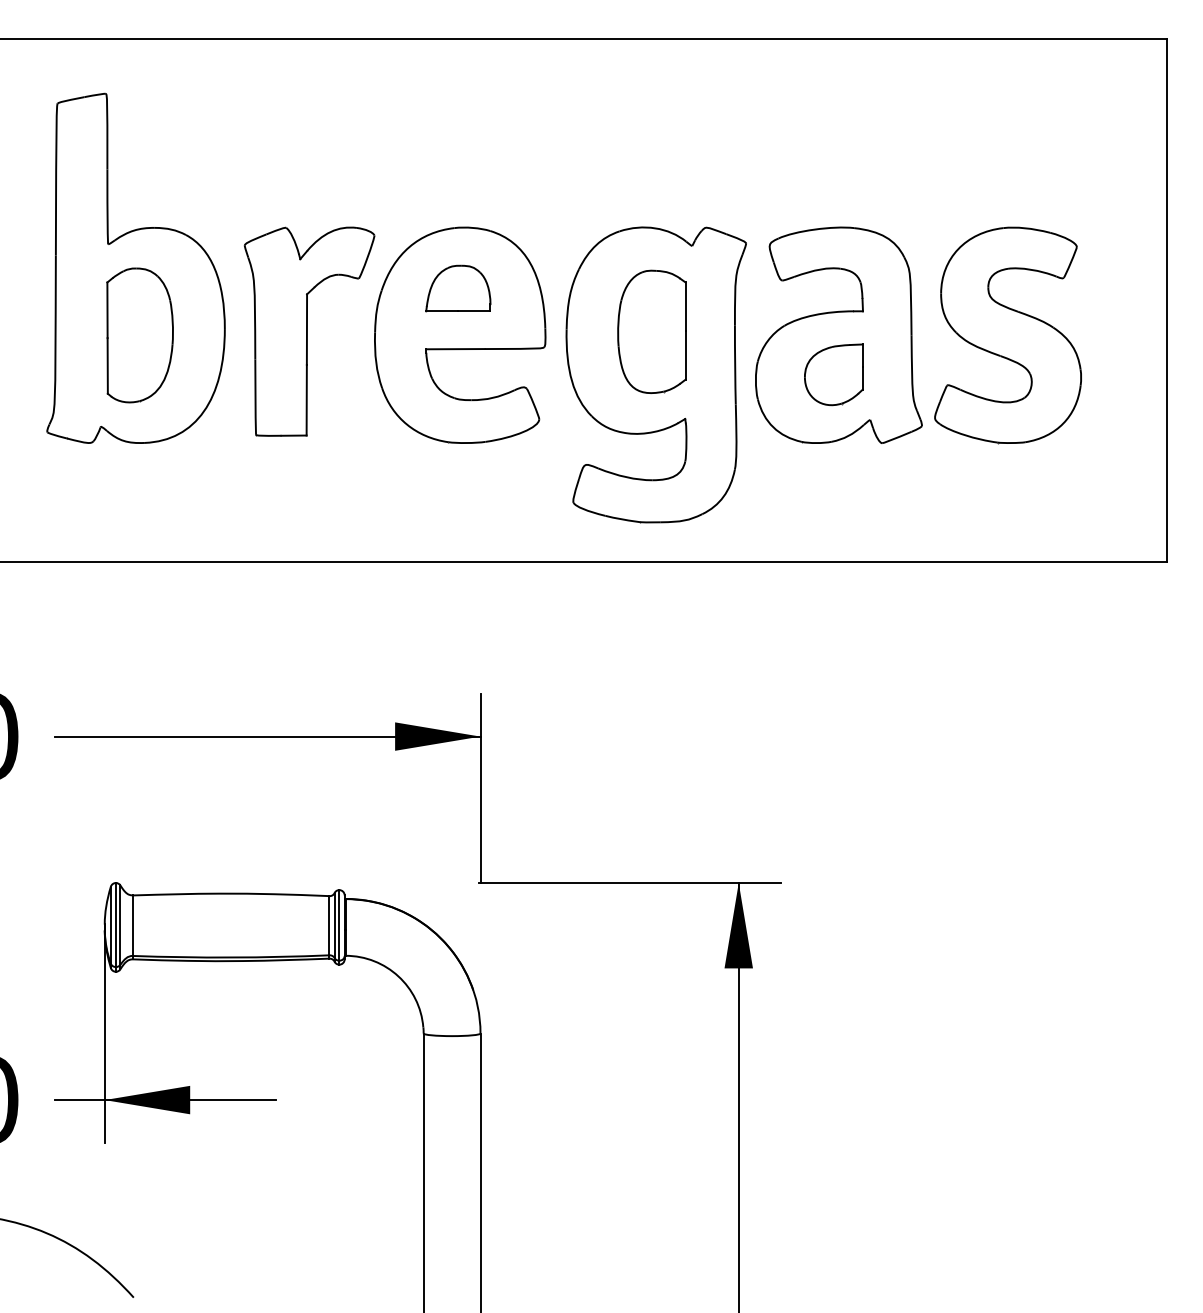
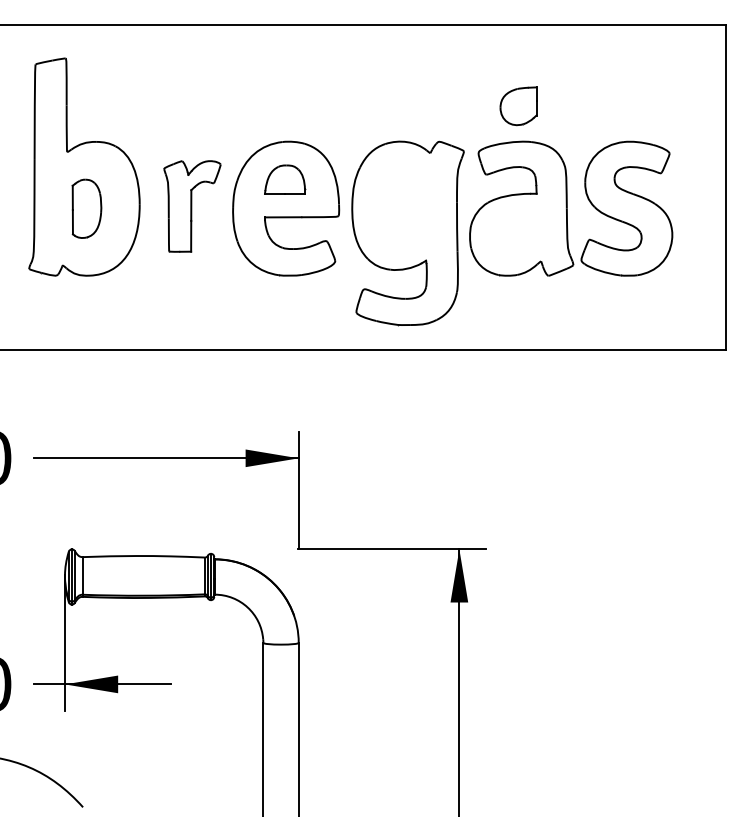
part: (309, 331) -> (192, 206), size x0.7
part: (652, 331) -> (405, 206), removed
part: (139, 334) -> (86, 208), size x0.7
part: (833, 375) -> (518, 106), moved

